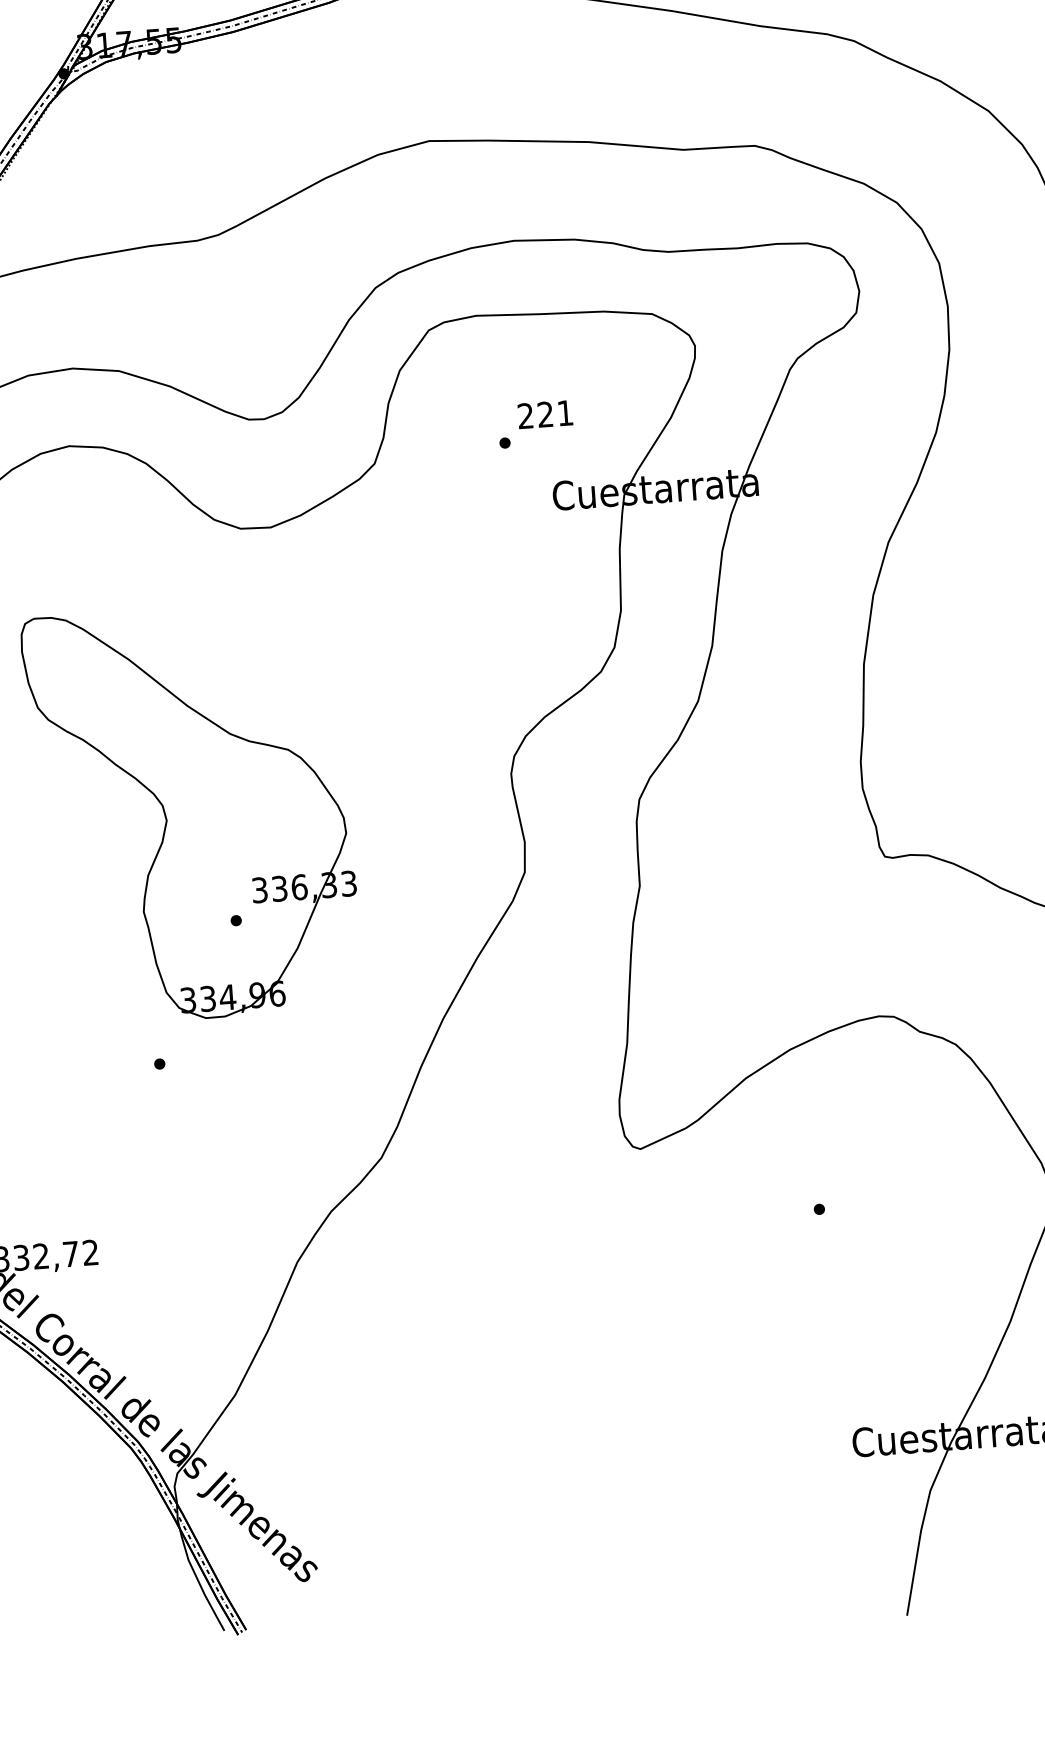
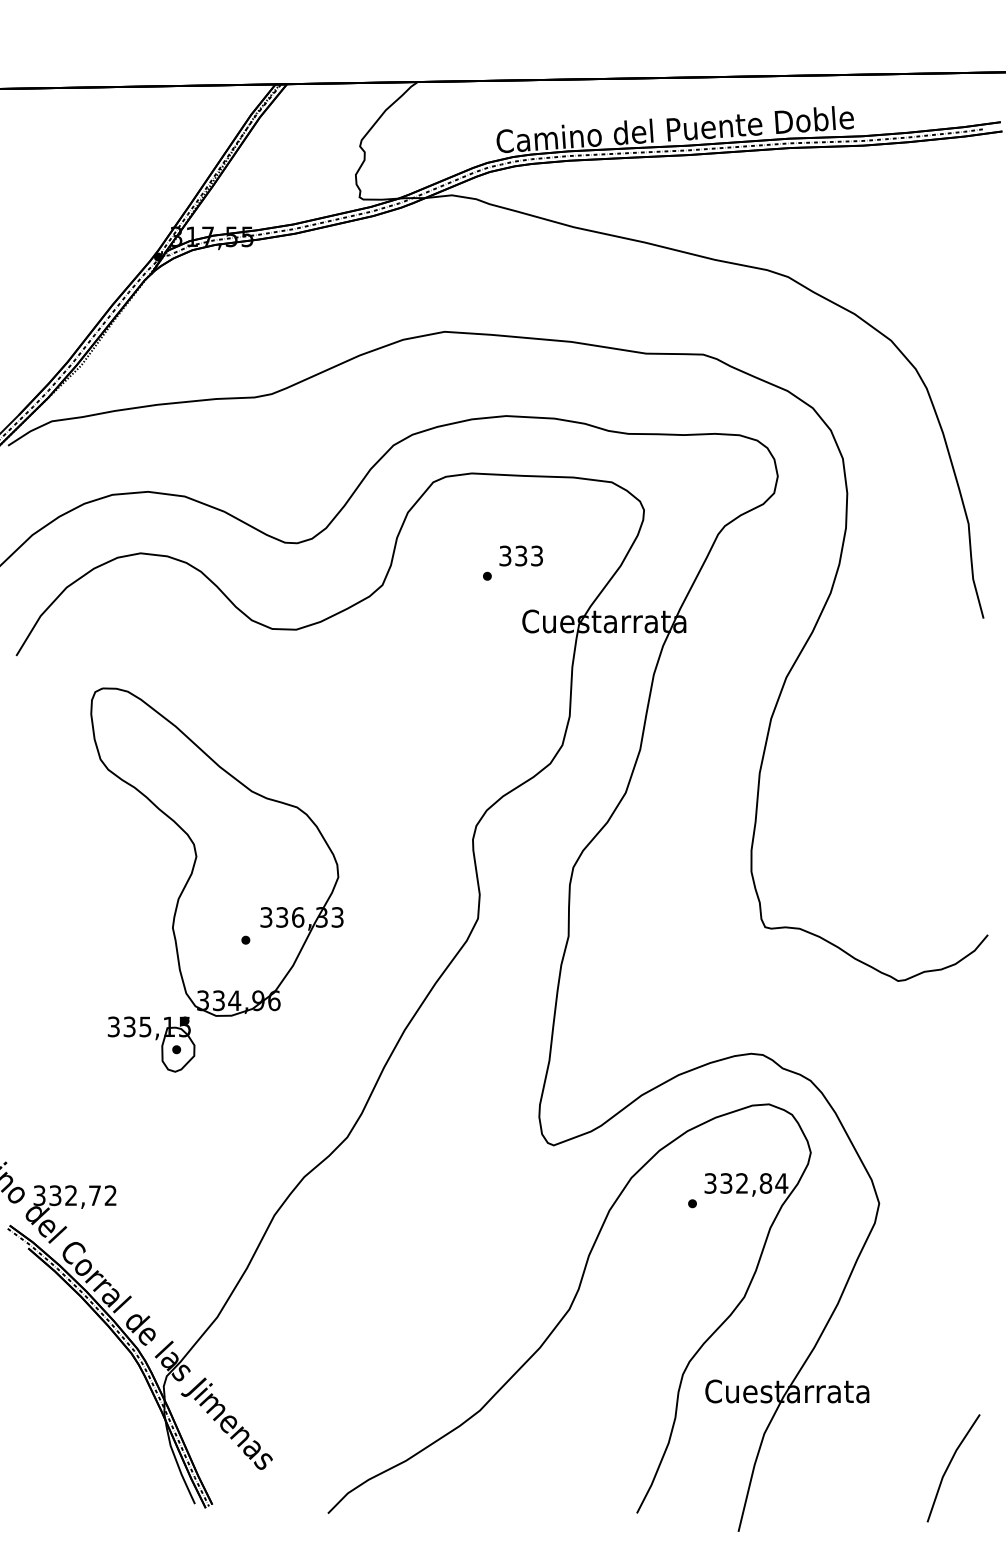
text: (544, 414) -> (520, 555), 221 -> 333
part: (127, 1059) -> (151, 1044), added
part: (675, 1351) -> (569, 1308), added

